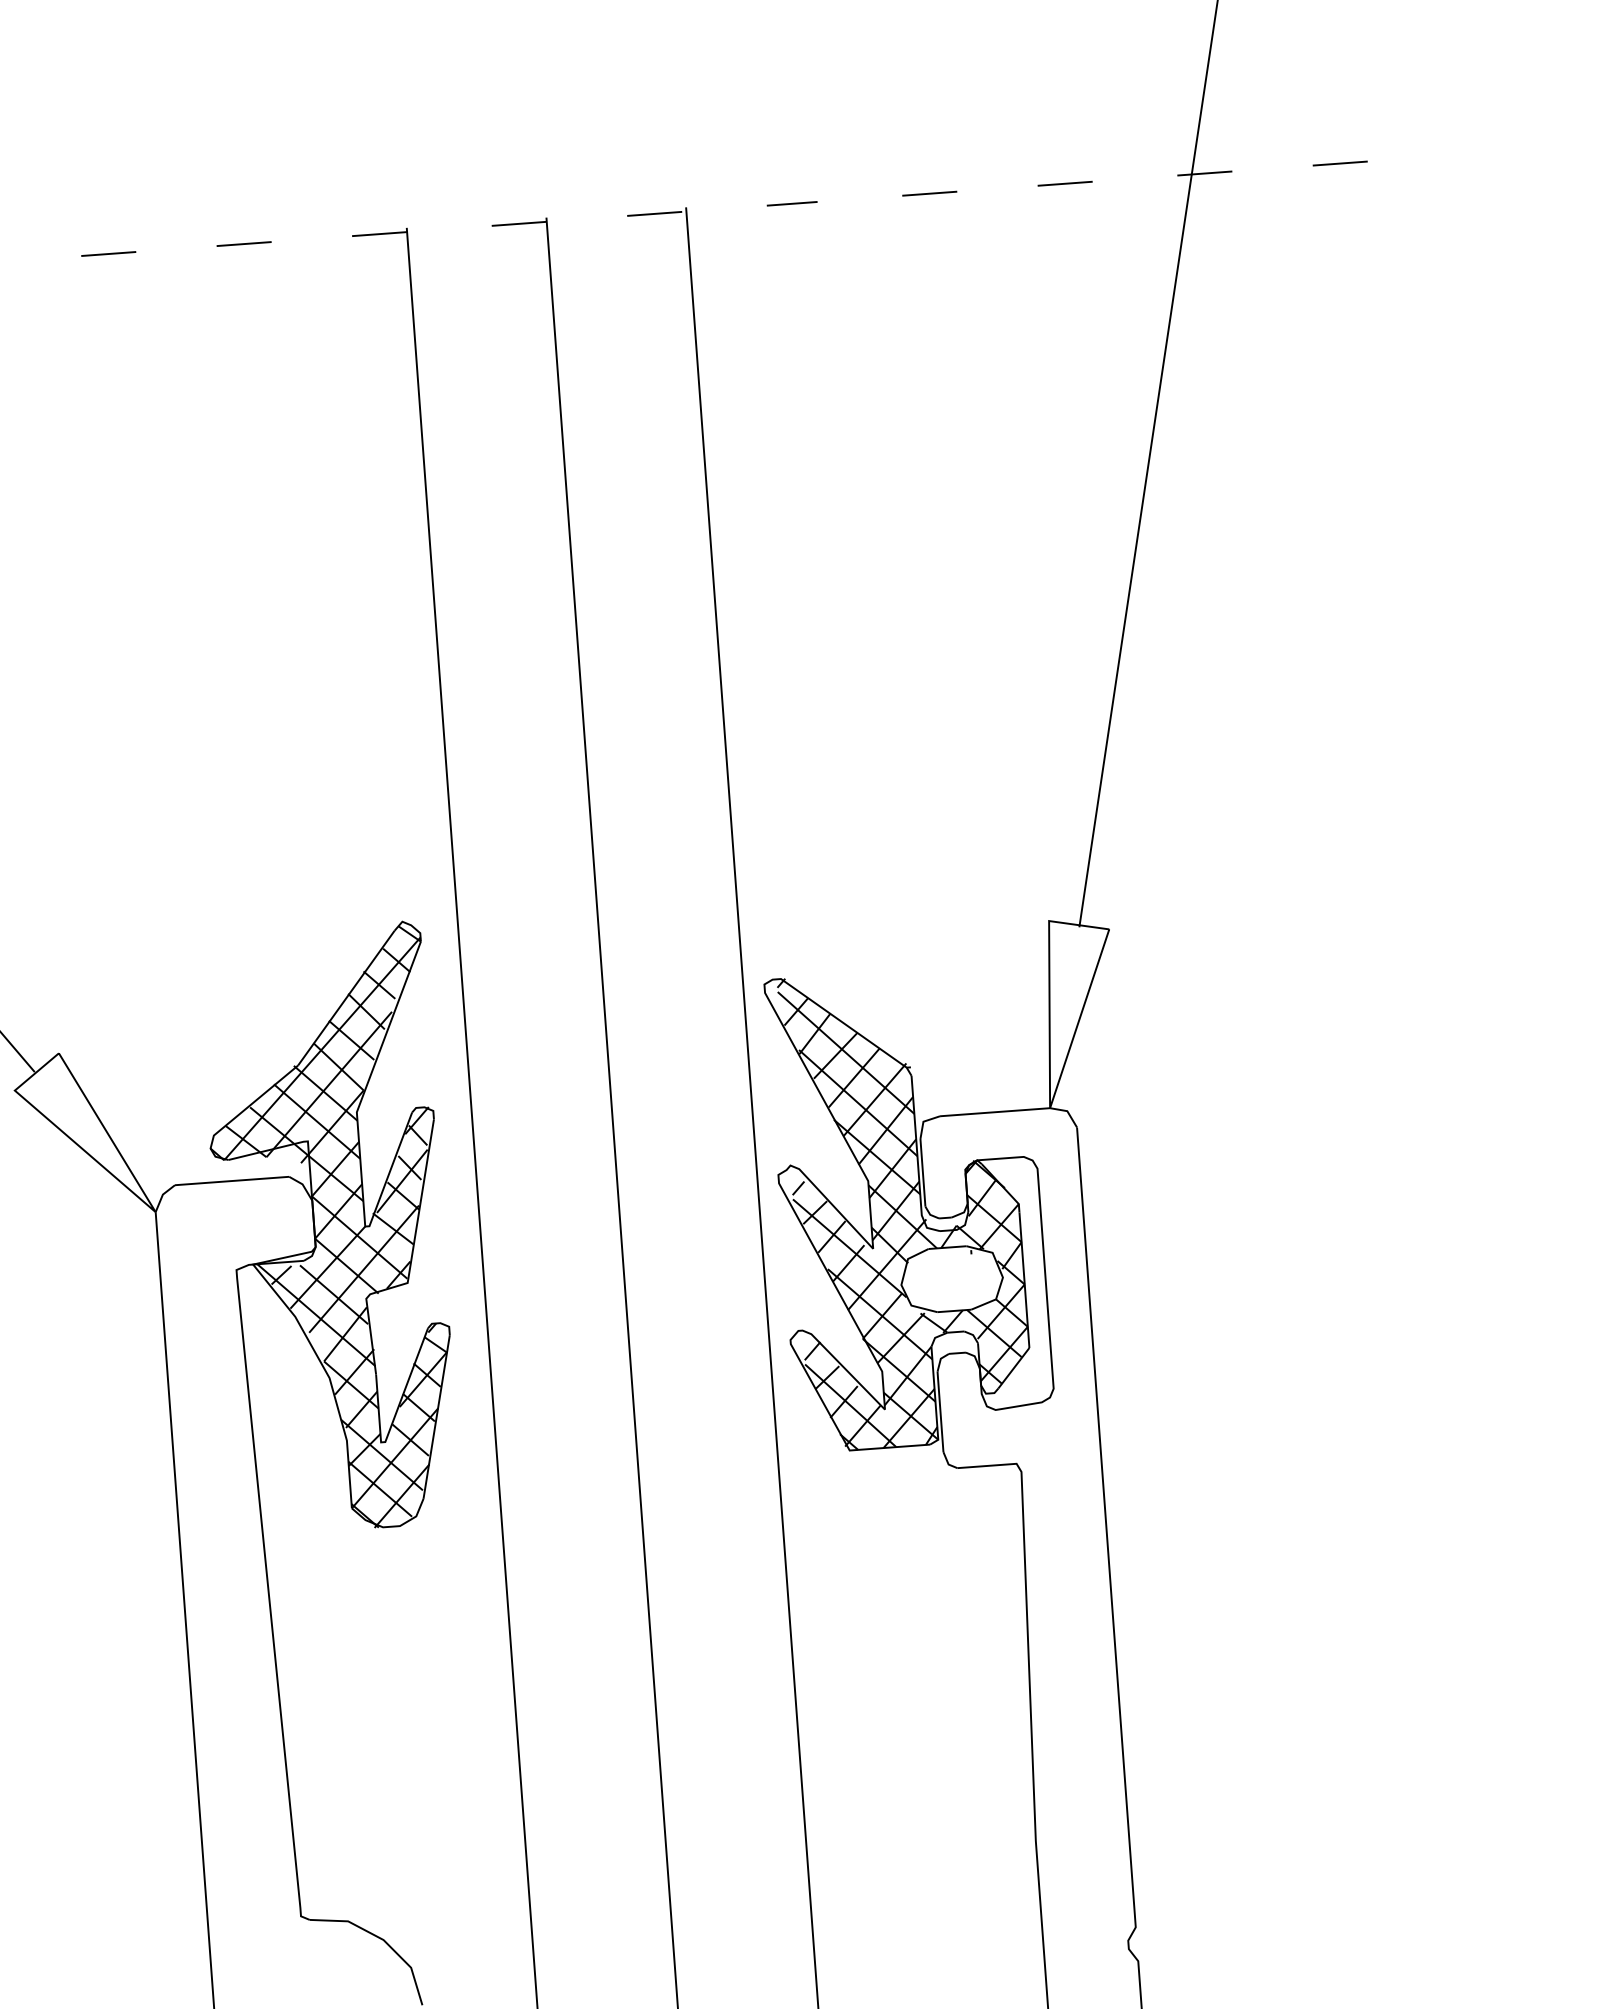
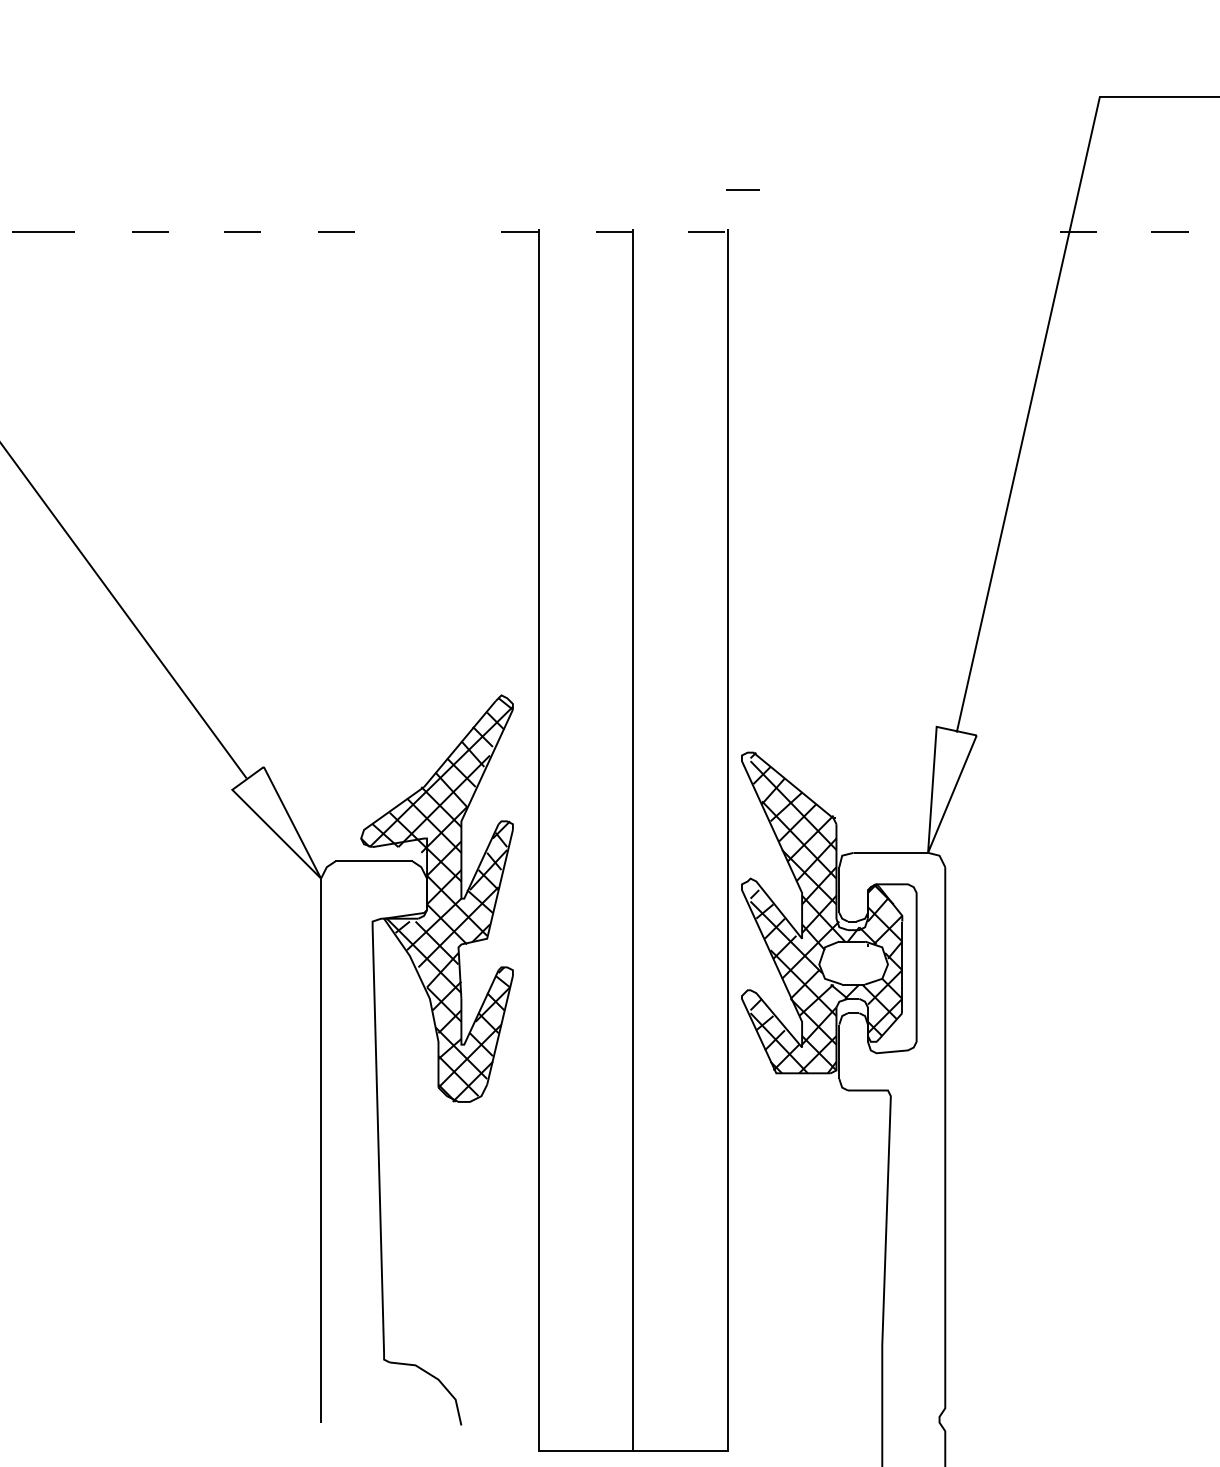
line: (1064, 183) -> (983, 231), removed
line: (930, 193) -> (892, 231), removed
line: (791, 203) -> (742, 189), moved
line: (244, 243) -> (428, 231), removed

